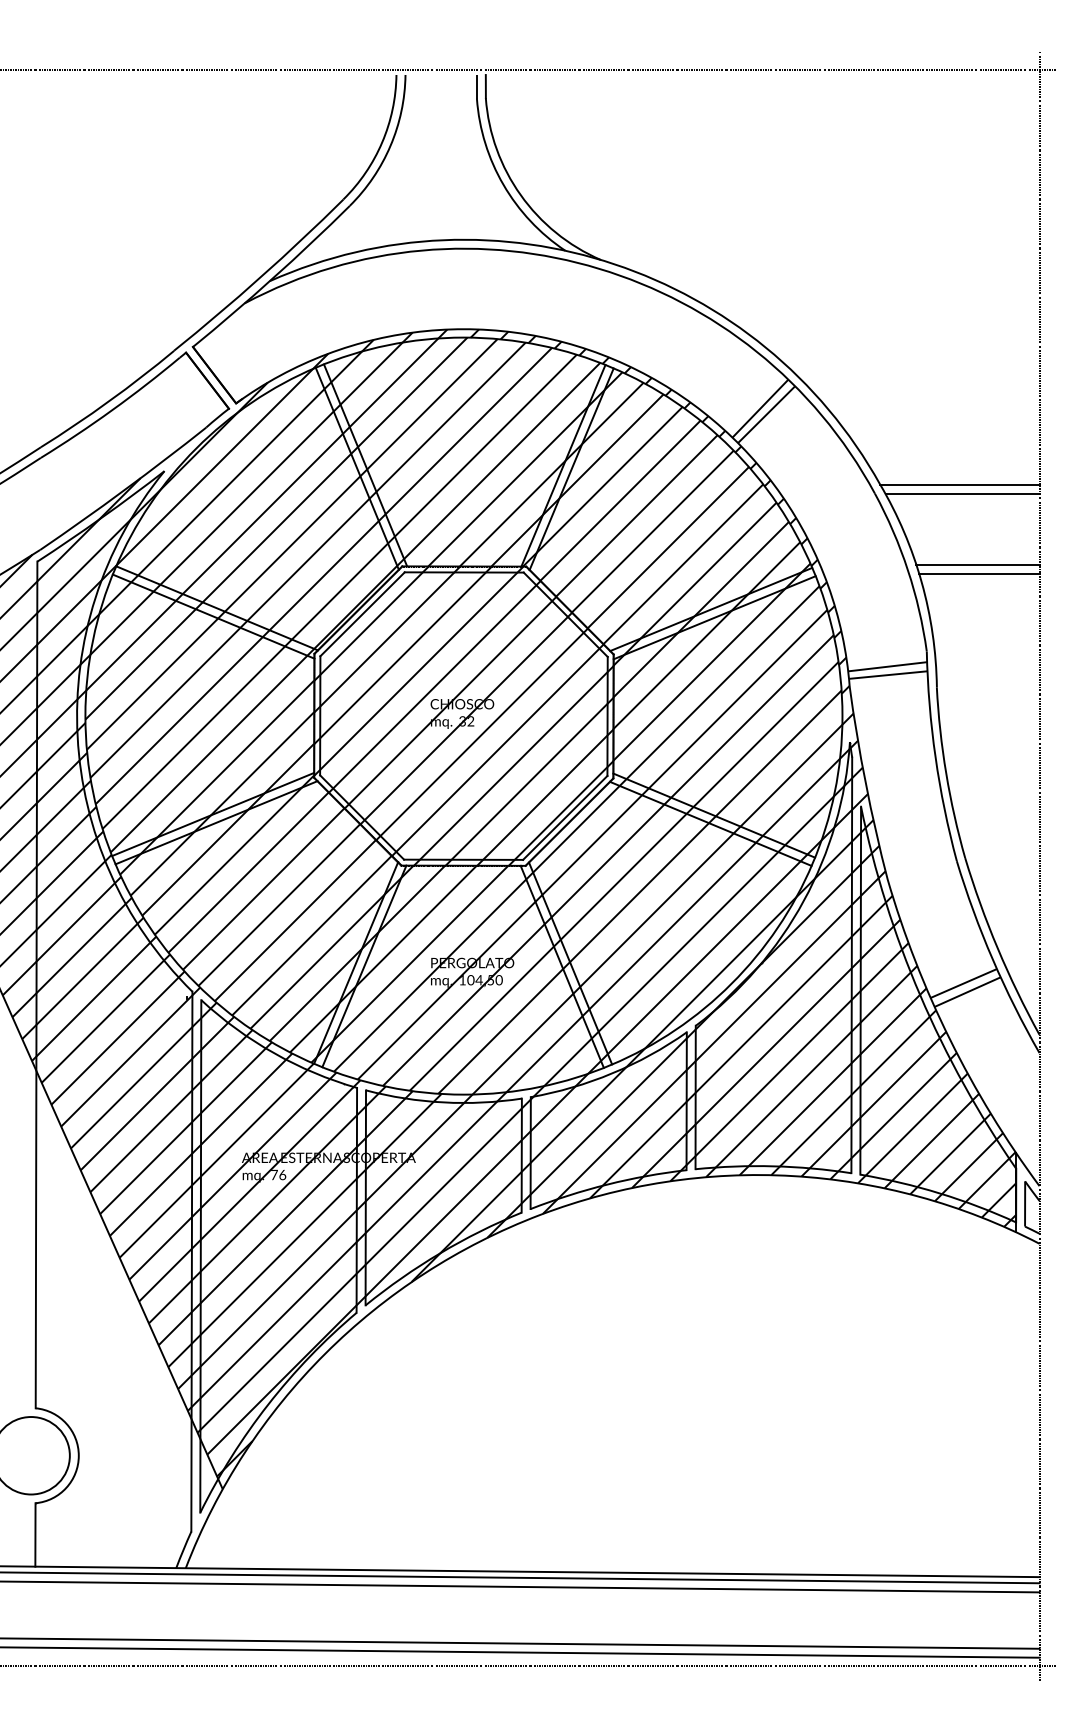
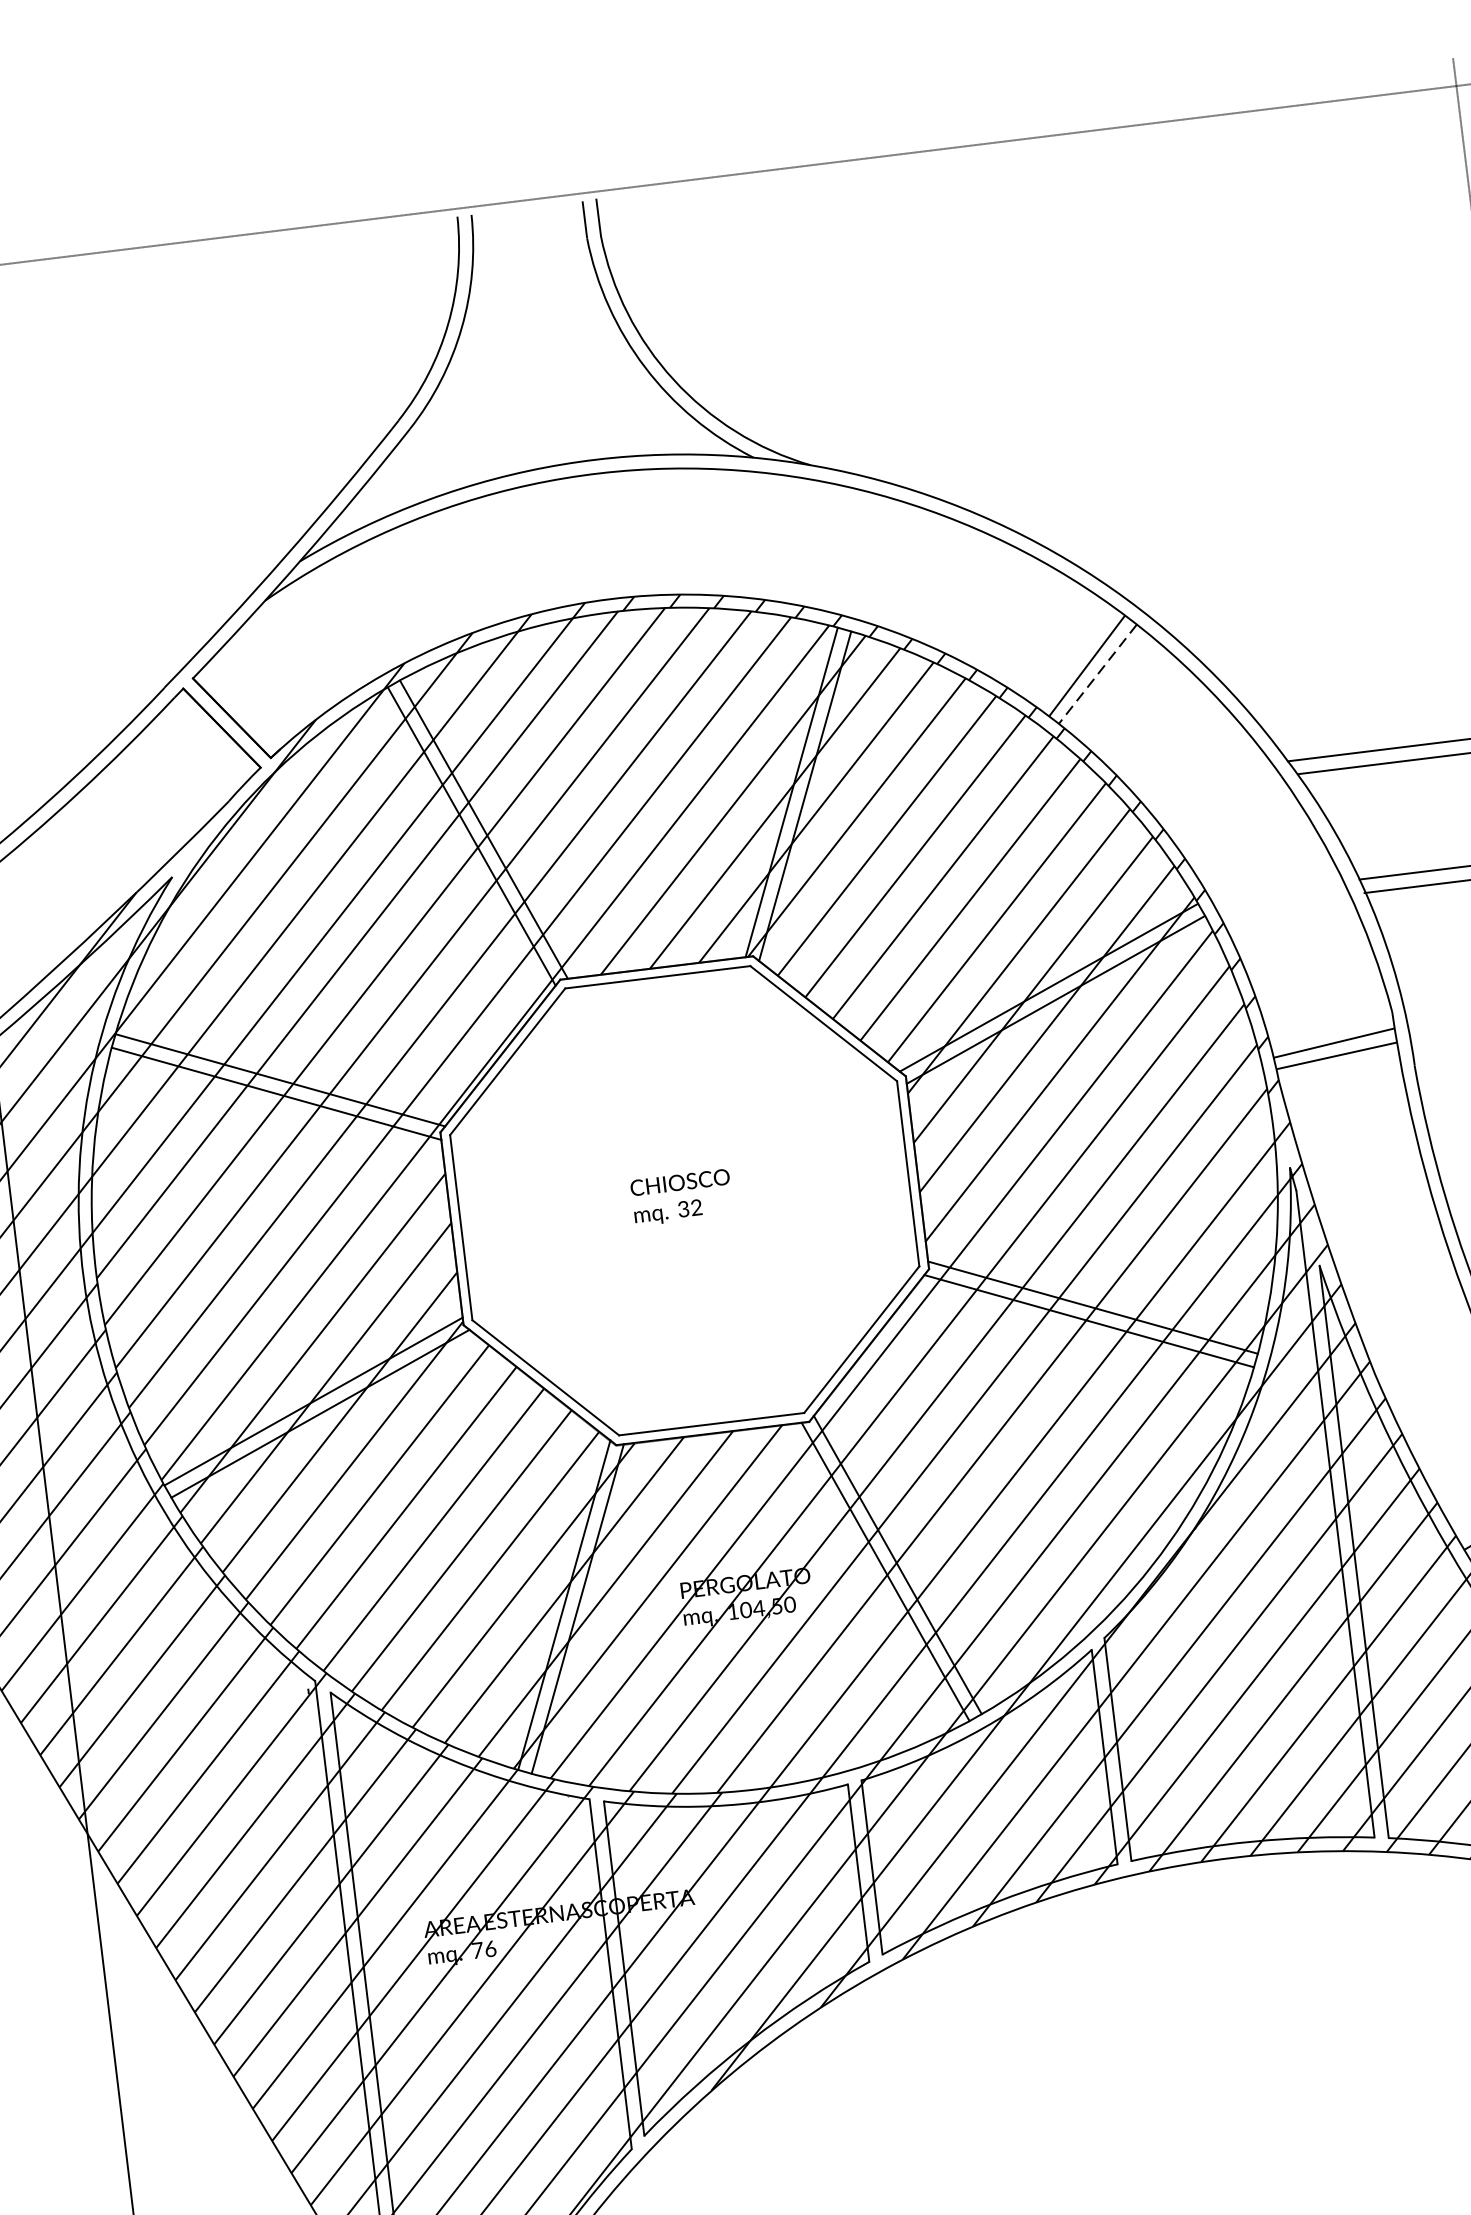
line: (766, 415) -> (1097, 675), solid -> dashed
hatch: (463, 716) -> (684, 1201), removed

